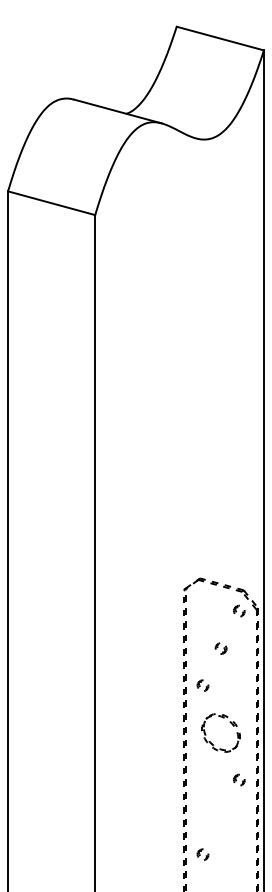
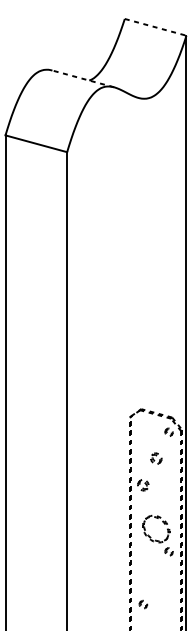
line: (220, 38) -> (155, 27), solid -> dashed
line: (117, 111) -> (82, 78), solid -> dashed
part: (220, 648) -> (155, 458), size x1.4
part: (202, 685) -> (143, 484), size x1.4
part: (229, 722) -> (162, 521), moved

